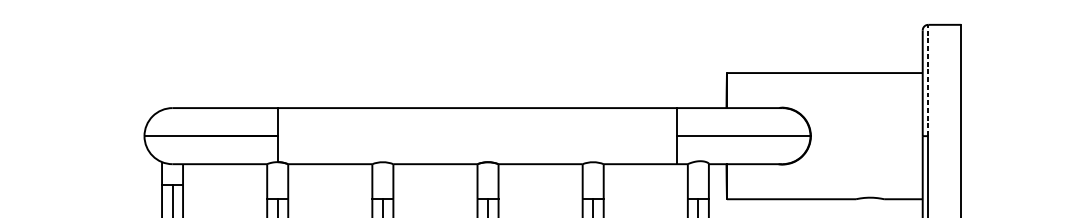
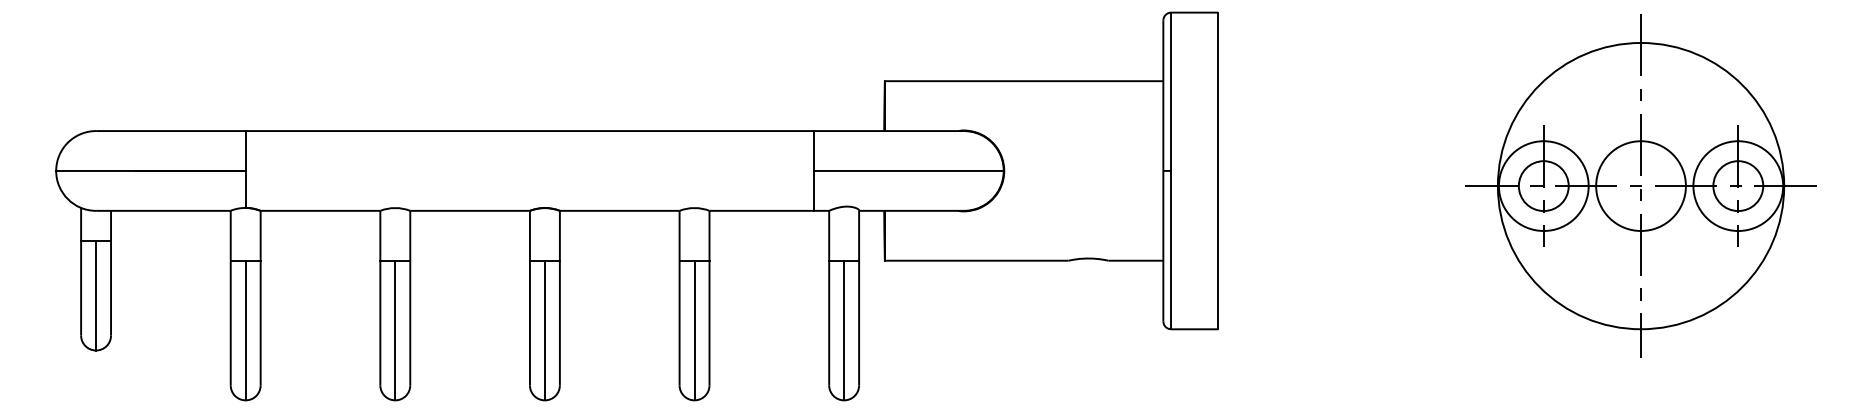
line: (928, 80) -> (1171, 91), dashed -> solid

